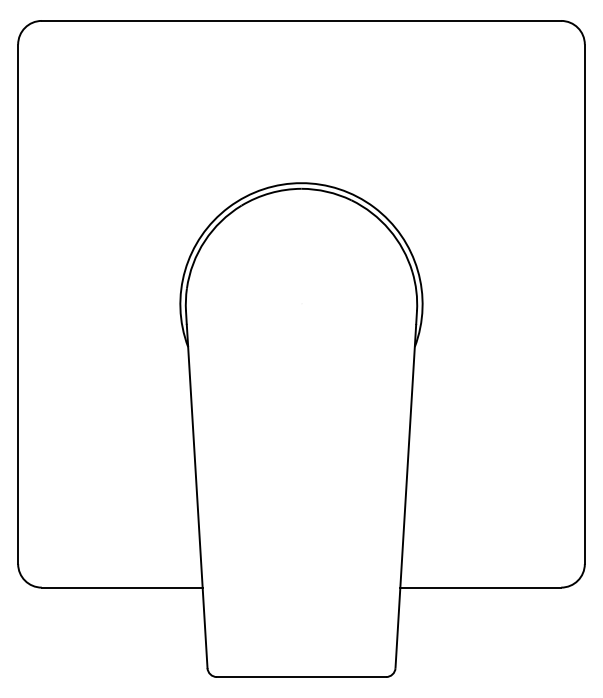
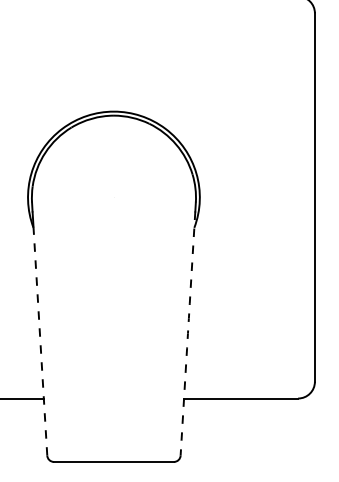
arc: (405, 496) -> (187, 333), solid -> dashed
line: (197, 507) -> (40, 341), solid -> dashed

